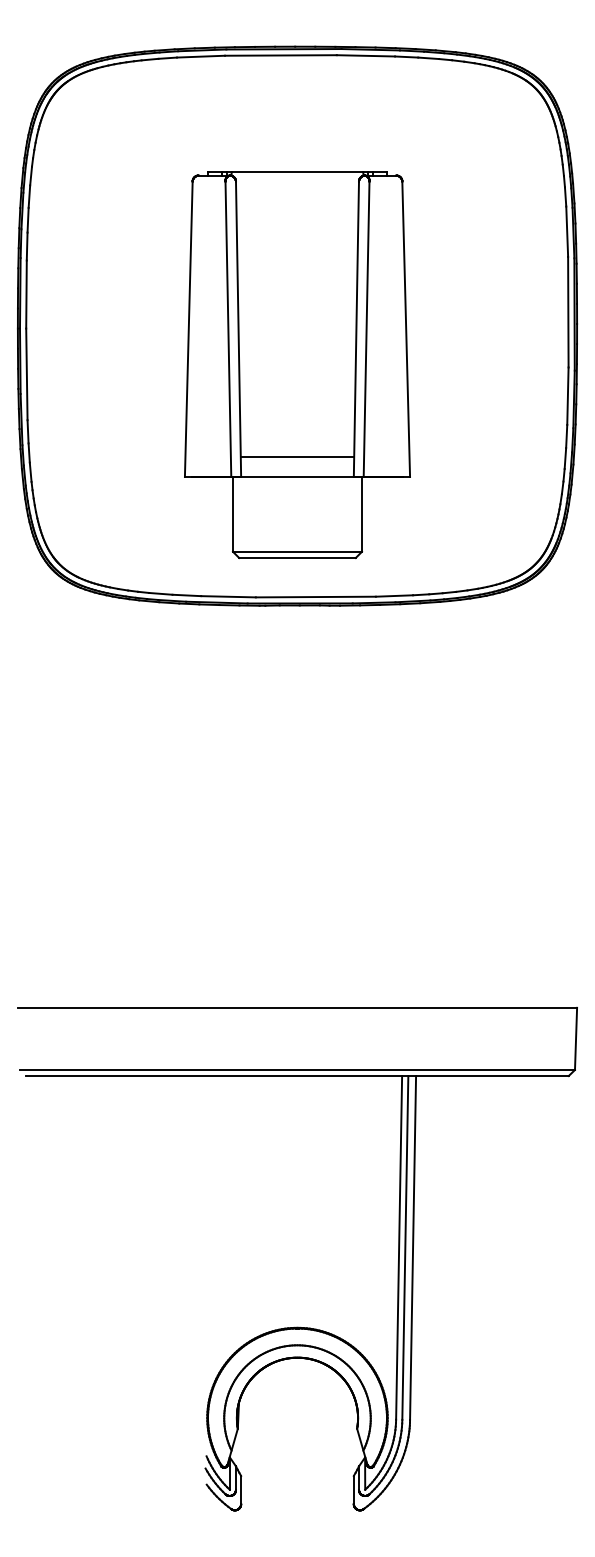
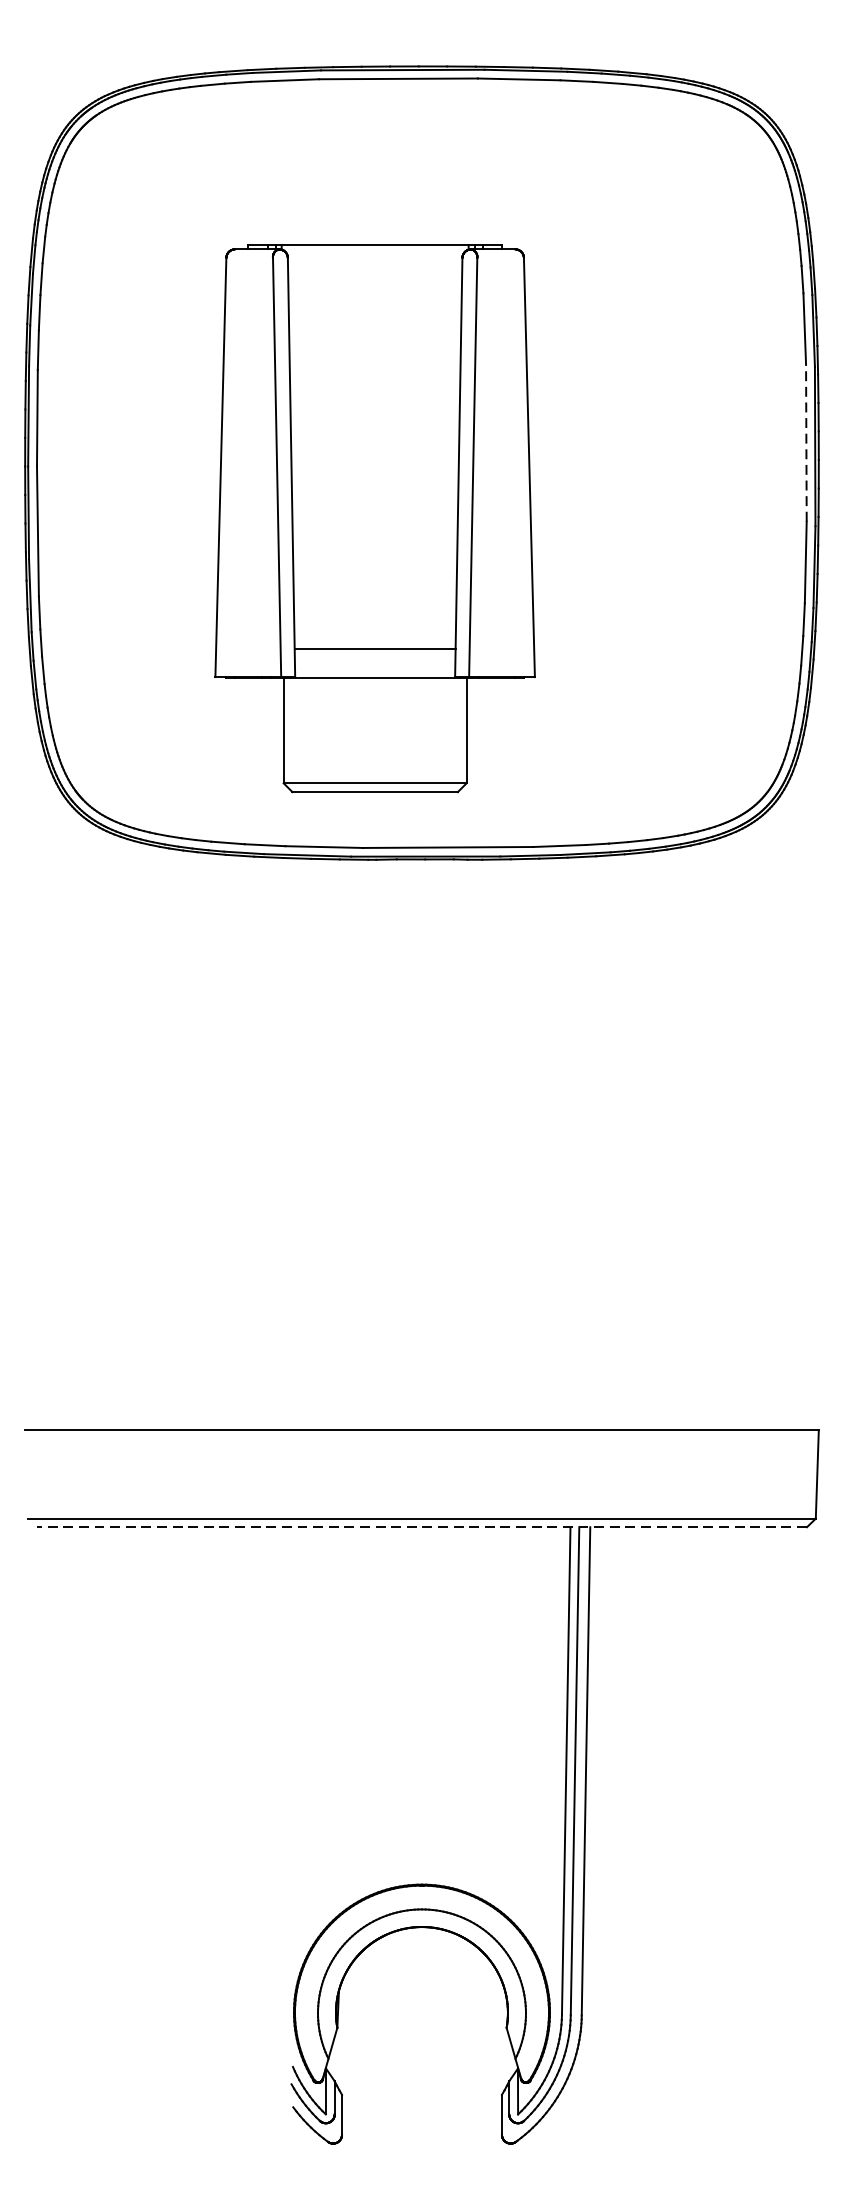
line: (568, 311) -> (806, 442), solid -> dashed
part: (297, 365) -> (375, 518), moved
line: (297, 1076) -> (422, 1527), solid -> dashed

